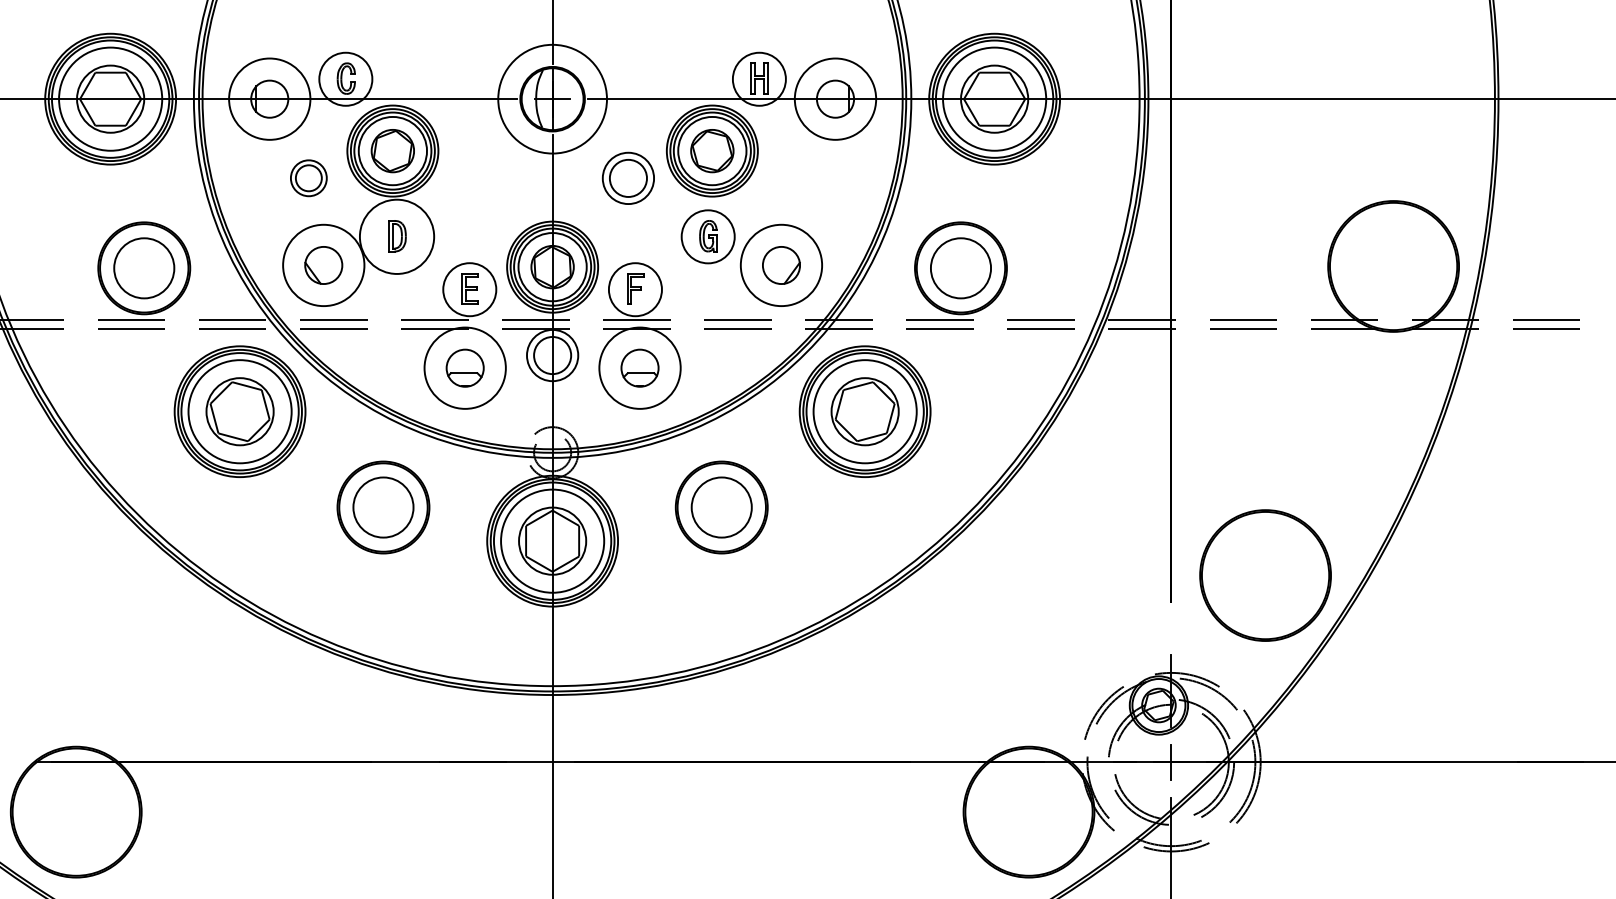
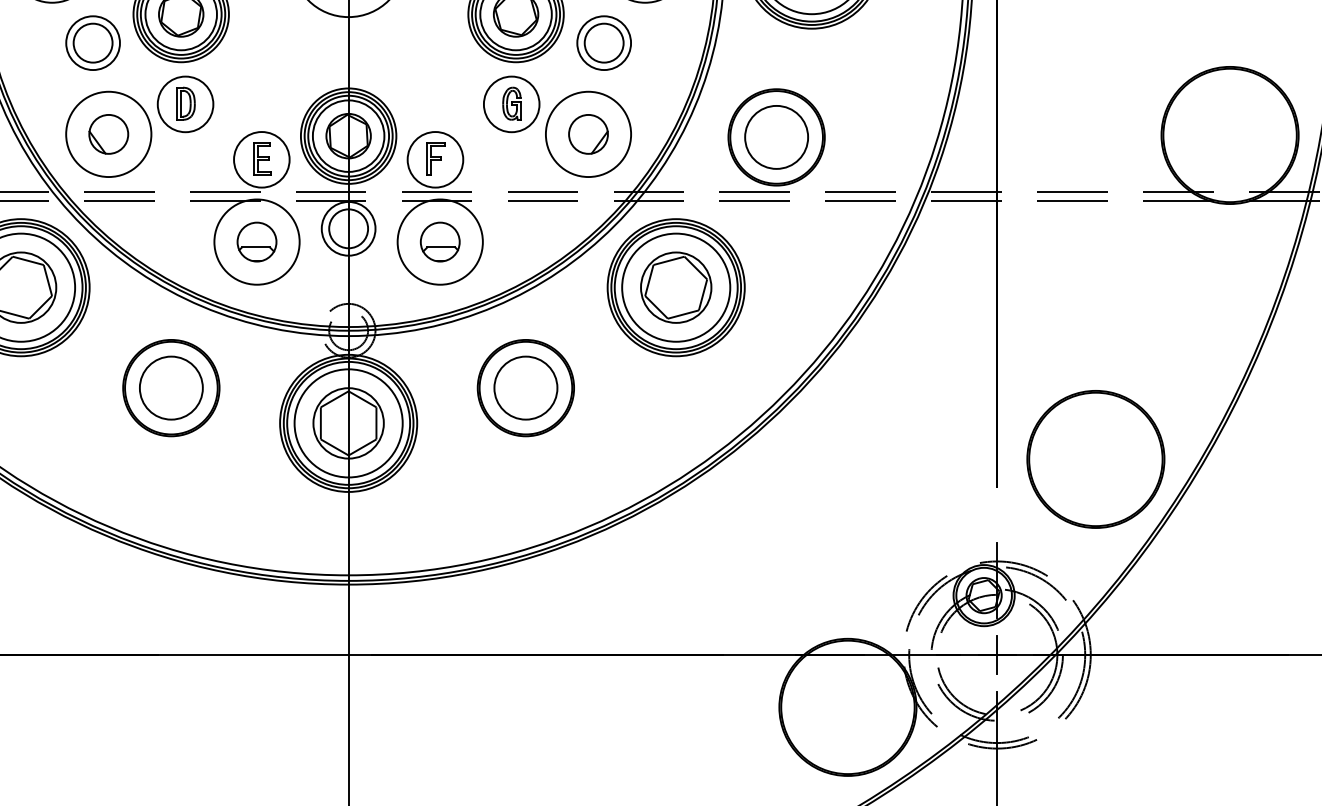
part: (308, 177) -> (92, 42), size x1.43
part: (627, 177) -> (603, 42), moved
circle: (396, 236) -> (185, 104), size x0.71

